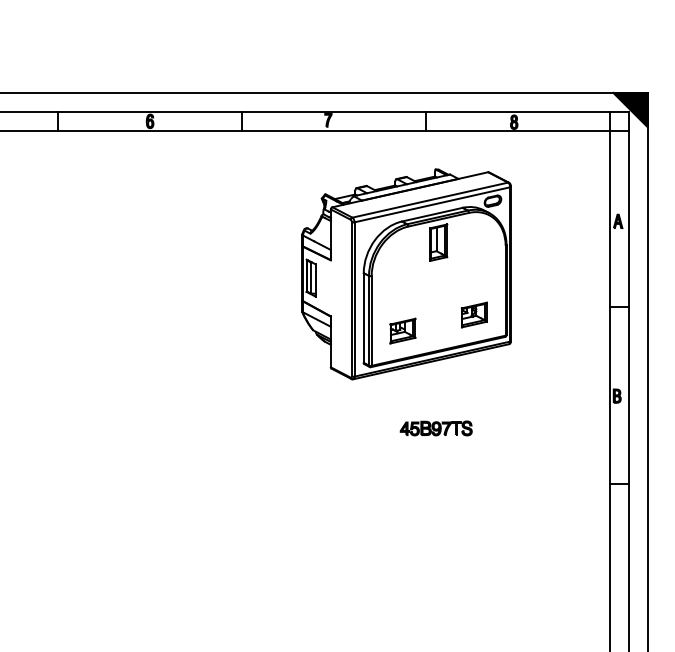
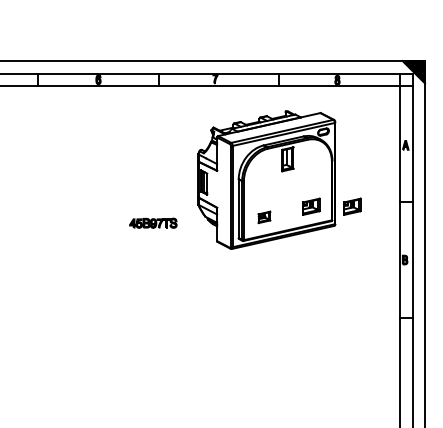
part: (537, 314) -> (352, 206), added
part: (403, 331) -> (264, 217), size x0.7
part: (436, 427) -> (153, 222), moved

